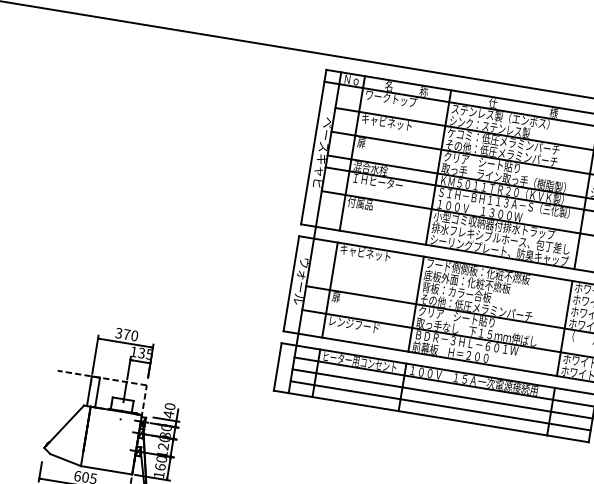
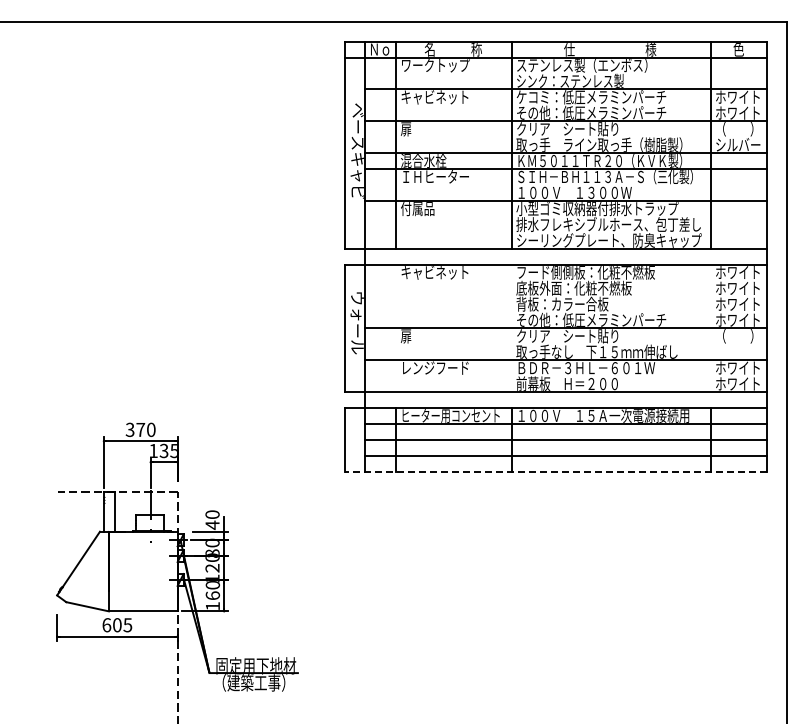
line: (330, 290) -> (396, 328), removed
line: (415, 304) -> (511, 328), removed
line: (565, 328) -> (711, 328), removed
line: (431, 416) -> (555, 471), solid -> dashed

